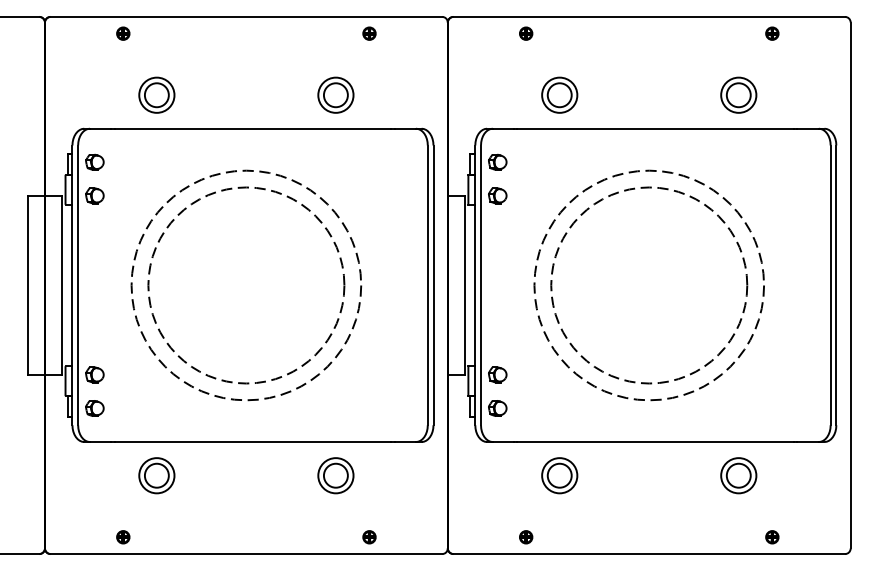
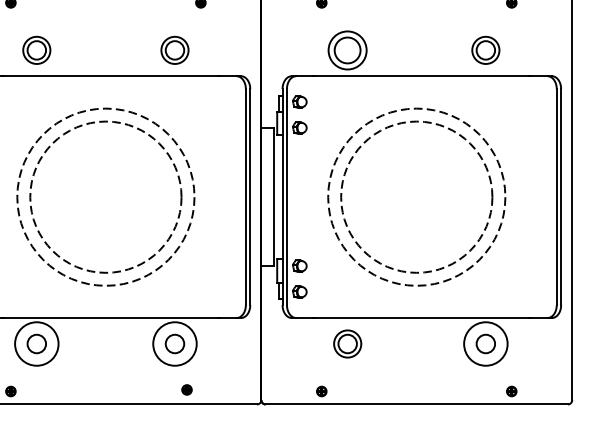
part: (559, 94) -> (347, 49), size x1.4
circle: (156, 475) -> (36, 343), size x1.6
circle: (335, 475) -> (174, 343), size x1.6
circle: (738, 475) -> (485, 343), size x1.6
part: (369, 537) -> (187, 390), moved

